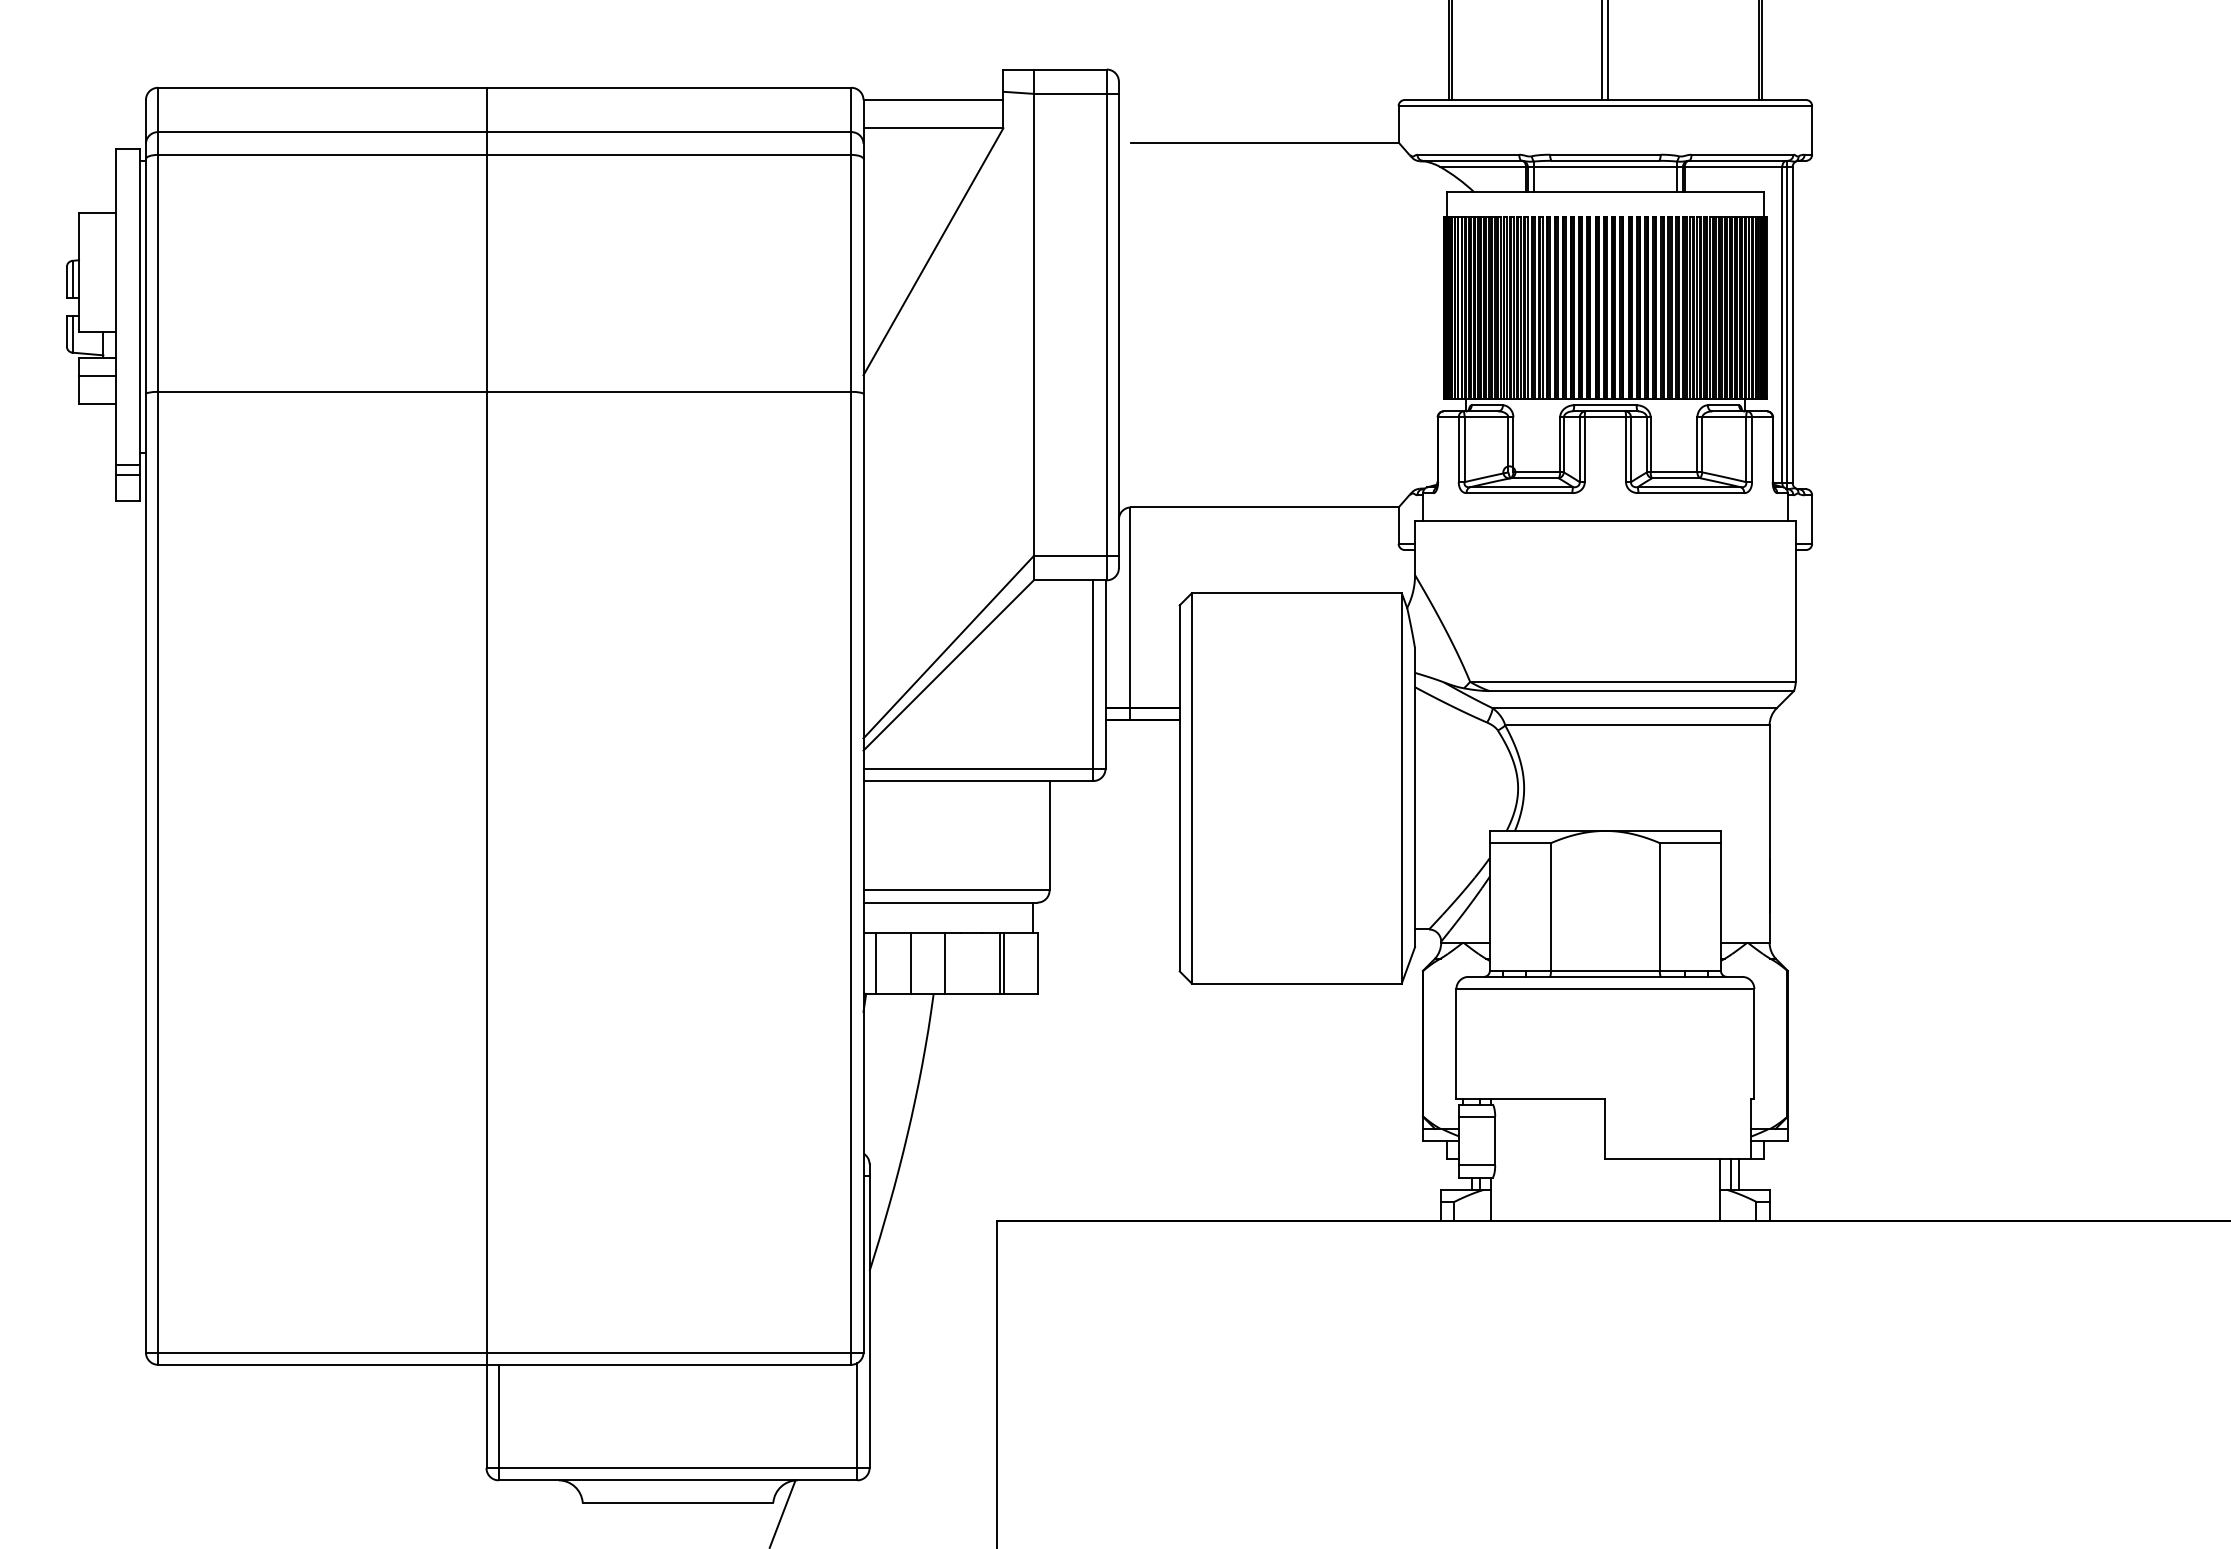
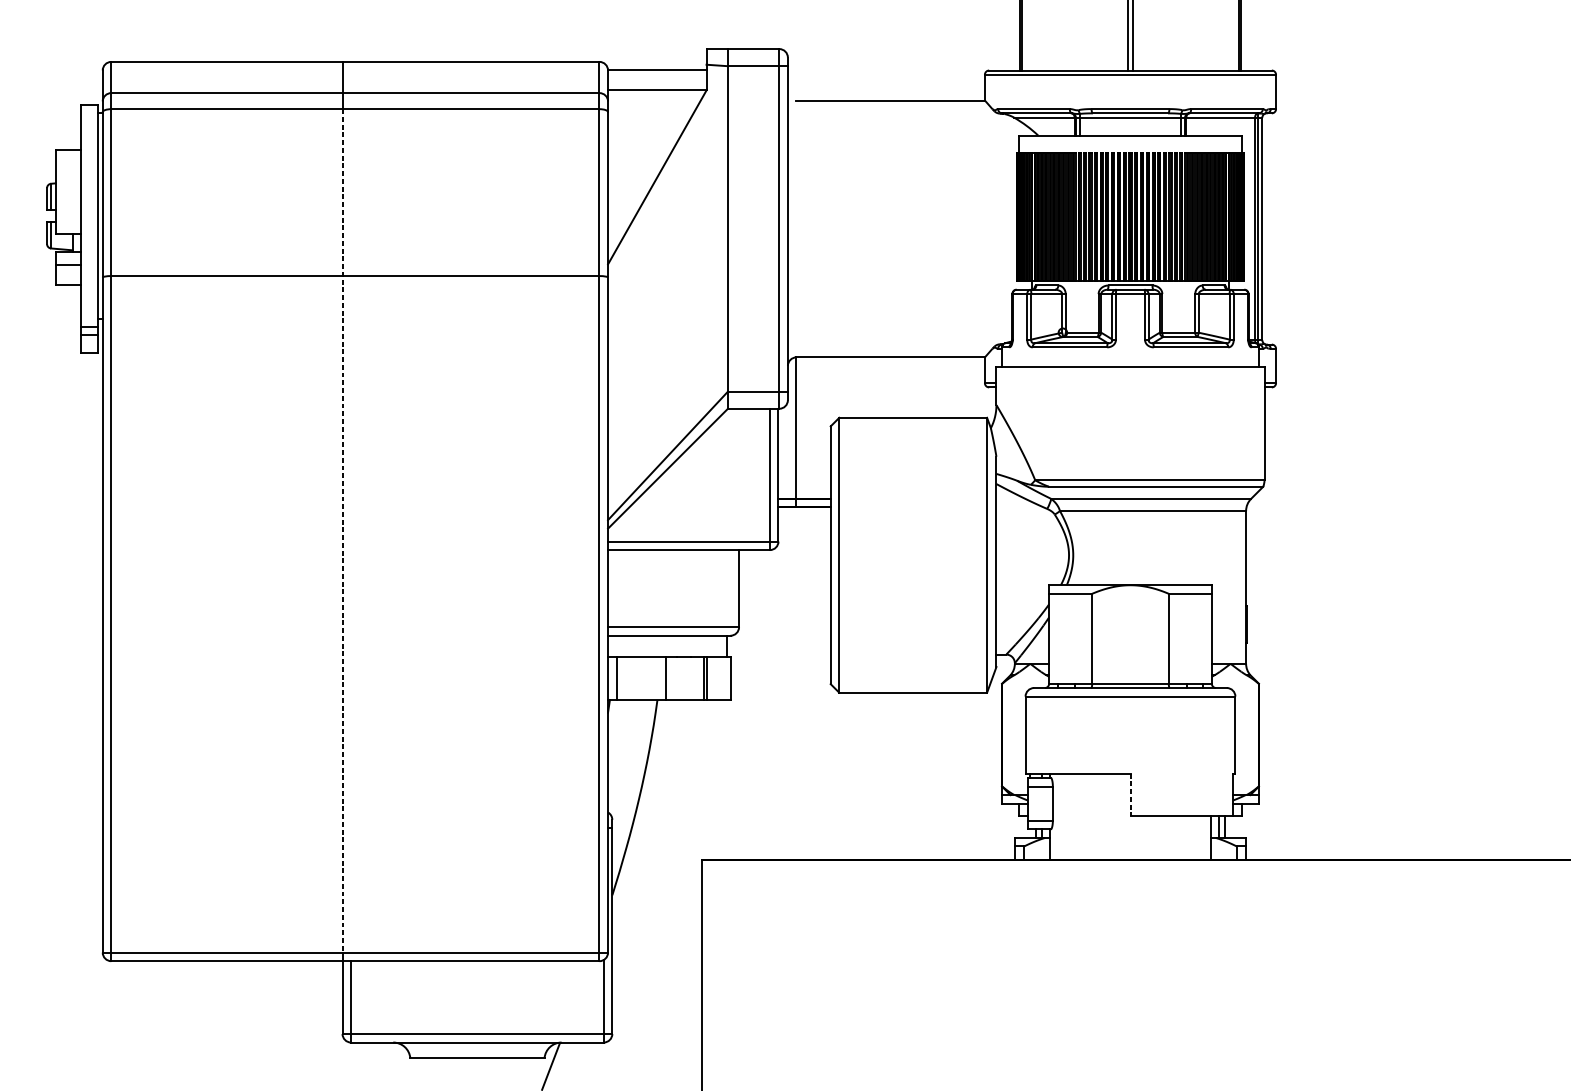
line: (486, 753) -> (342, 530), solid -> dashed
line: (910, 963) -> (641, 678), removed
line: (1605, 1129) -> (1130, 795), solid -> dashed

